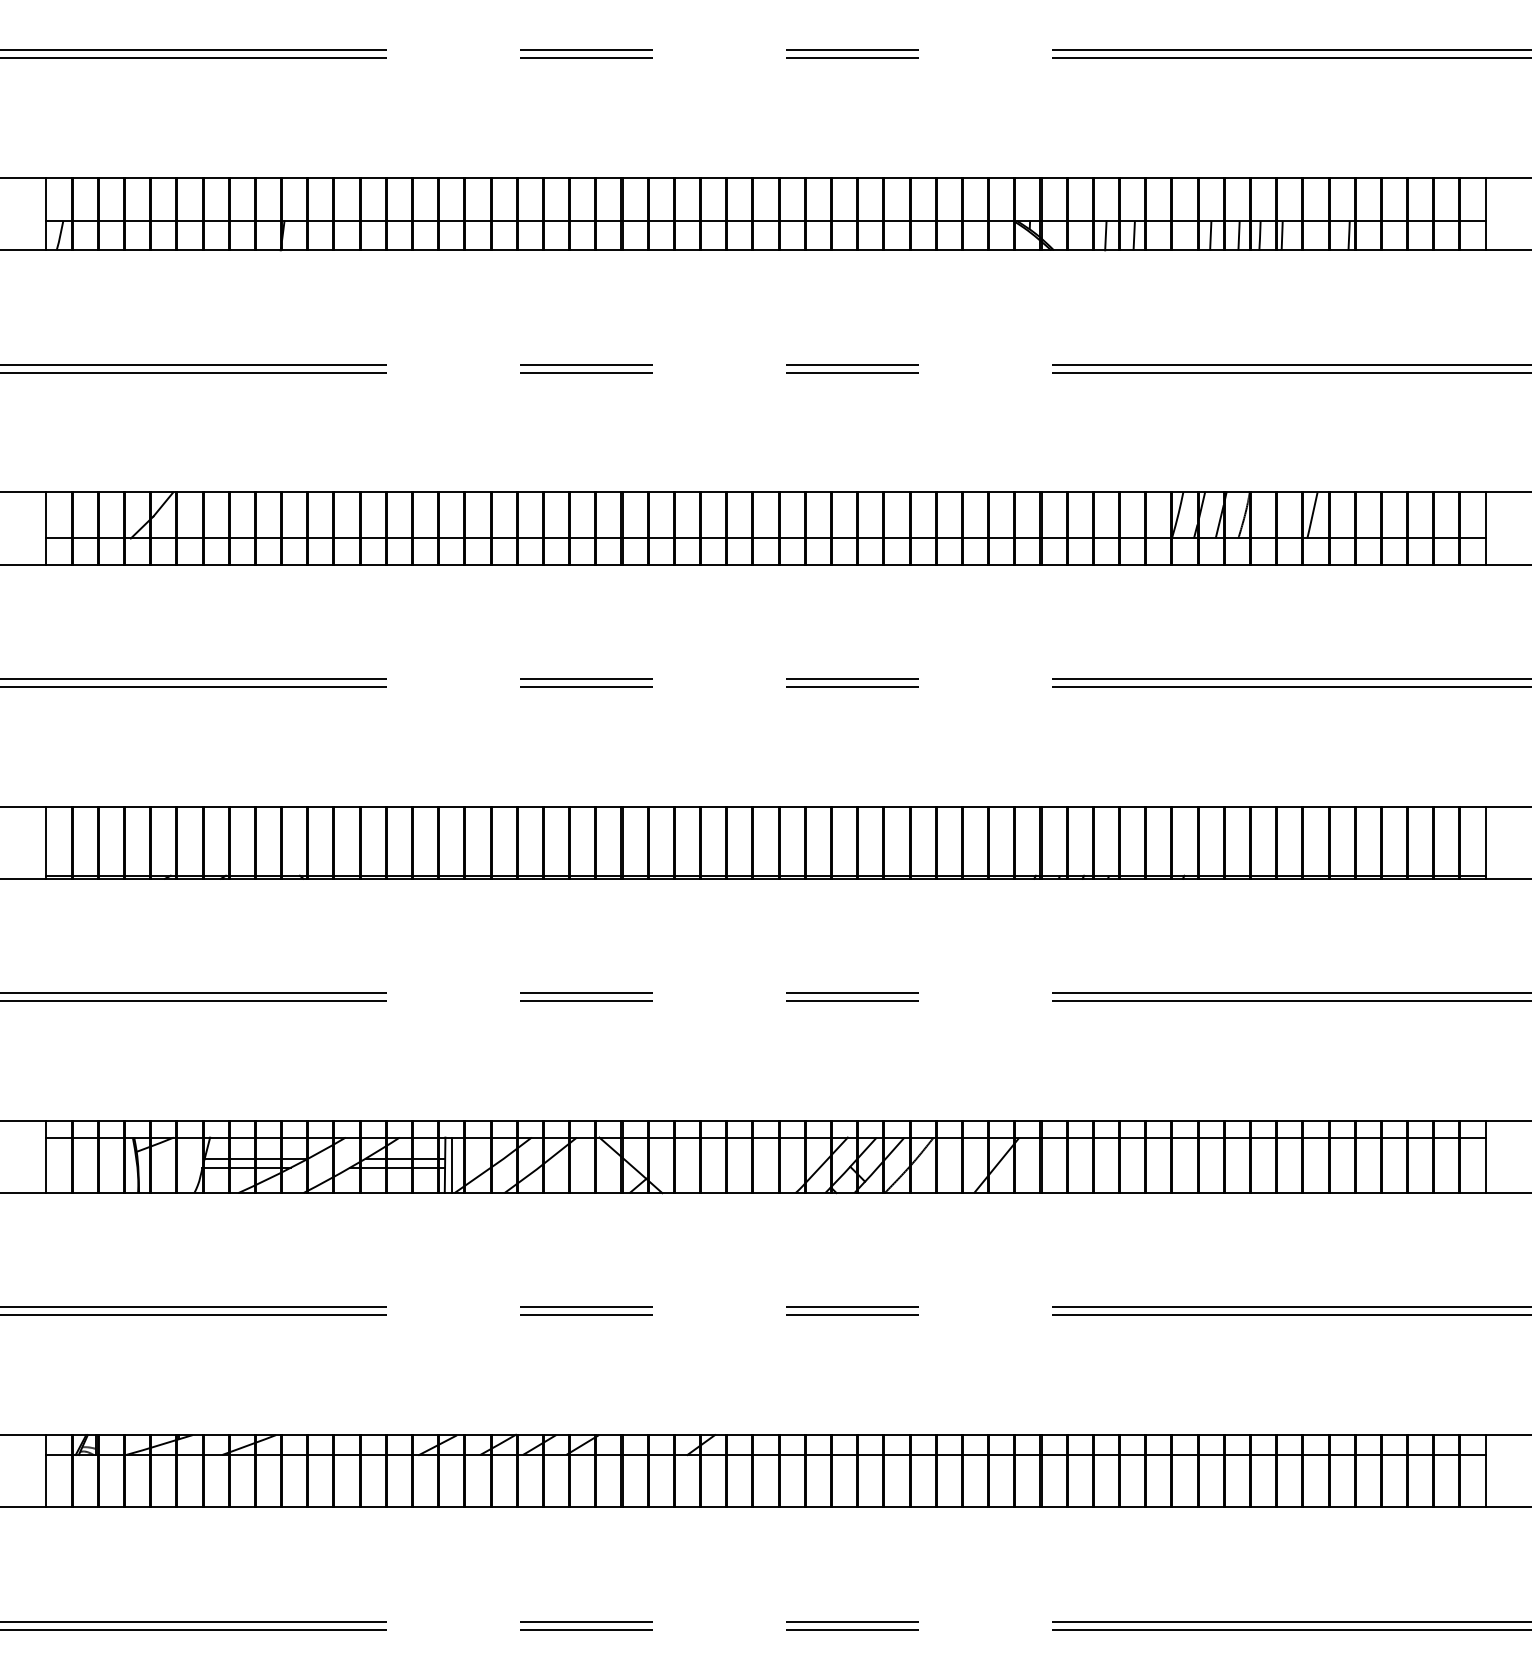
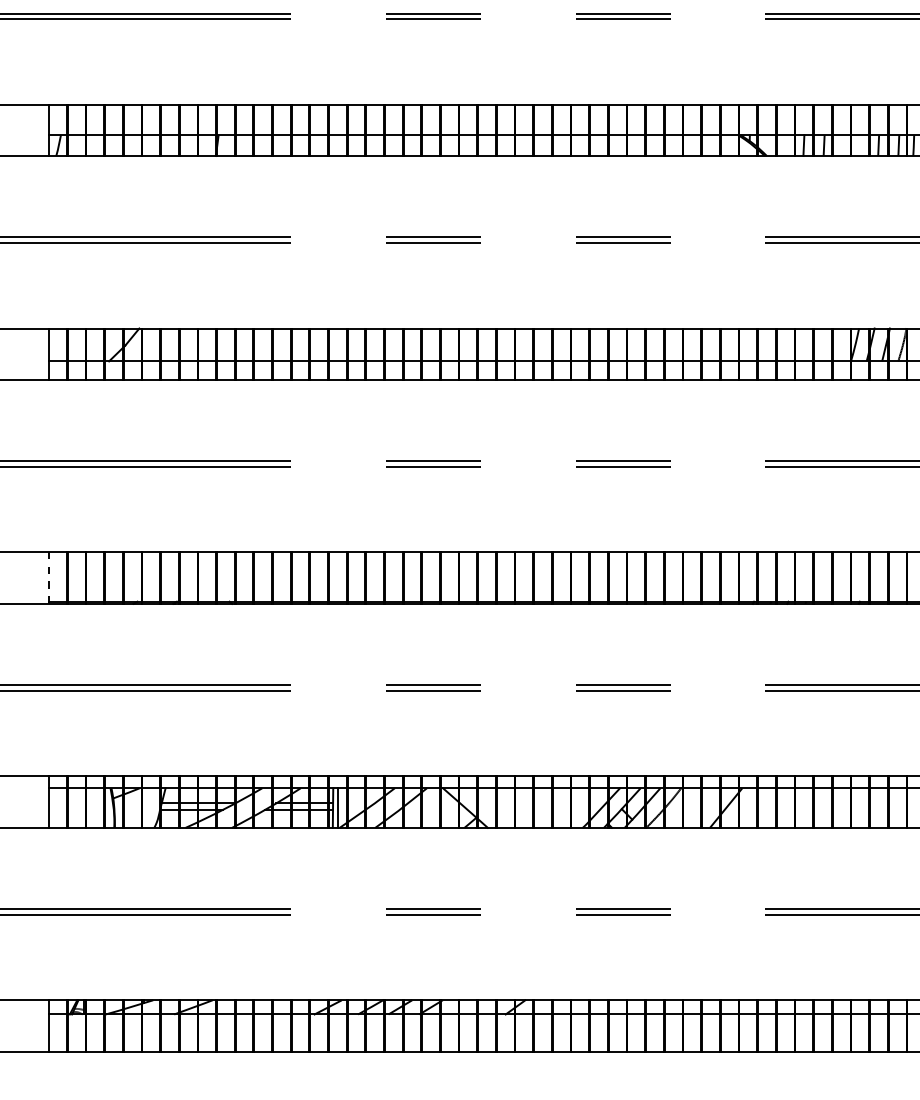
line: (46, 842) -> (49, 578), solid -> dashed

